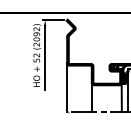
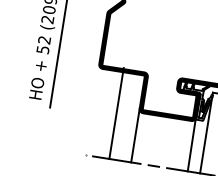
line: (67, 87) -> (117, 113), moved

